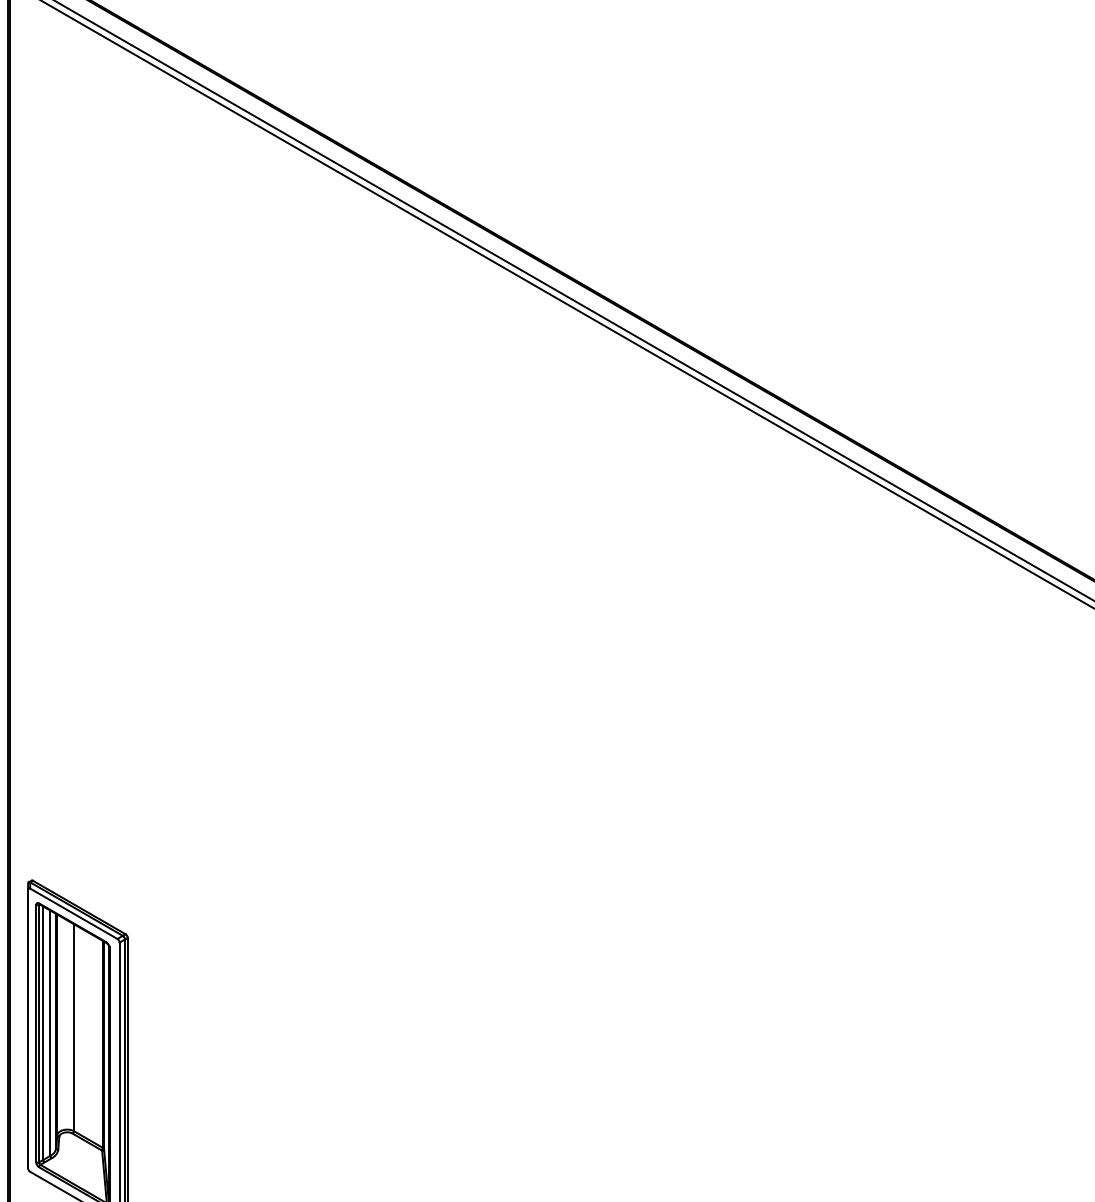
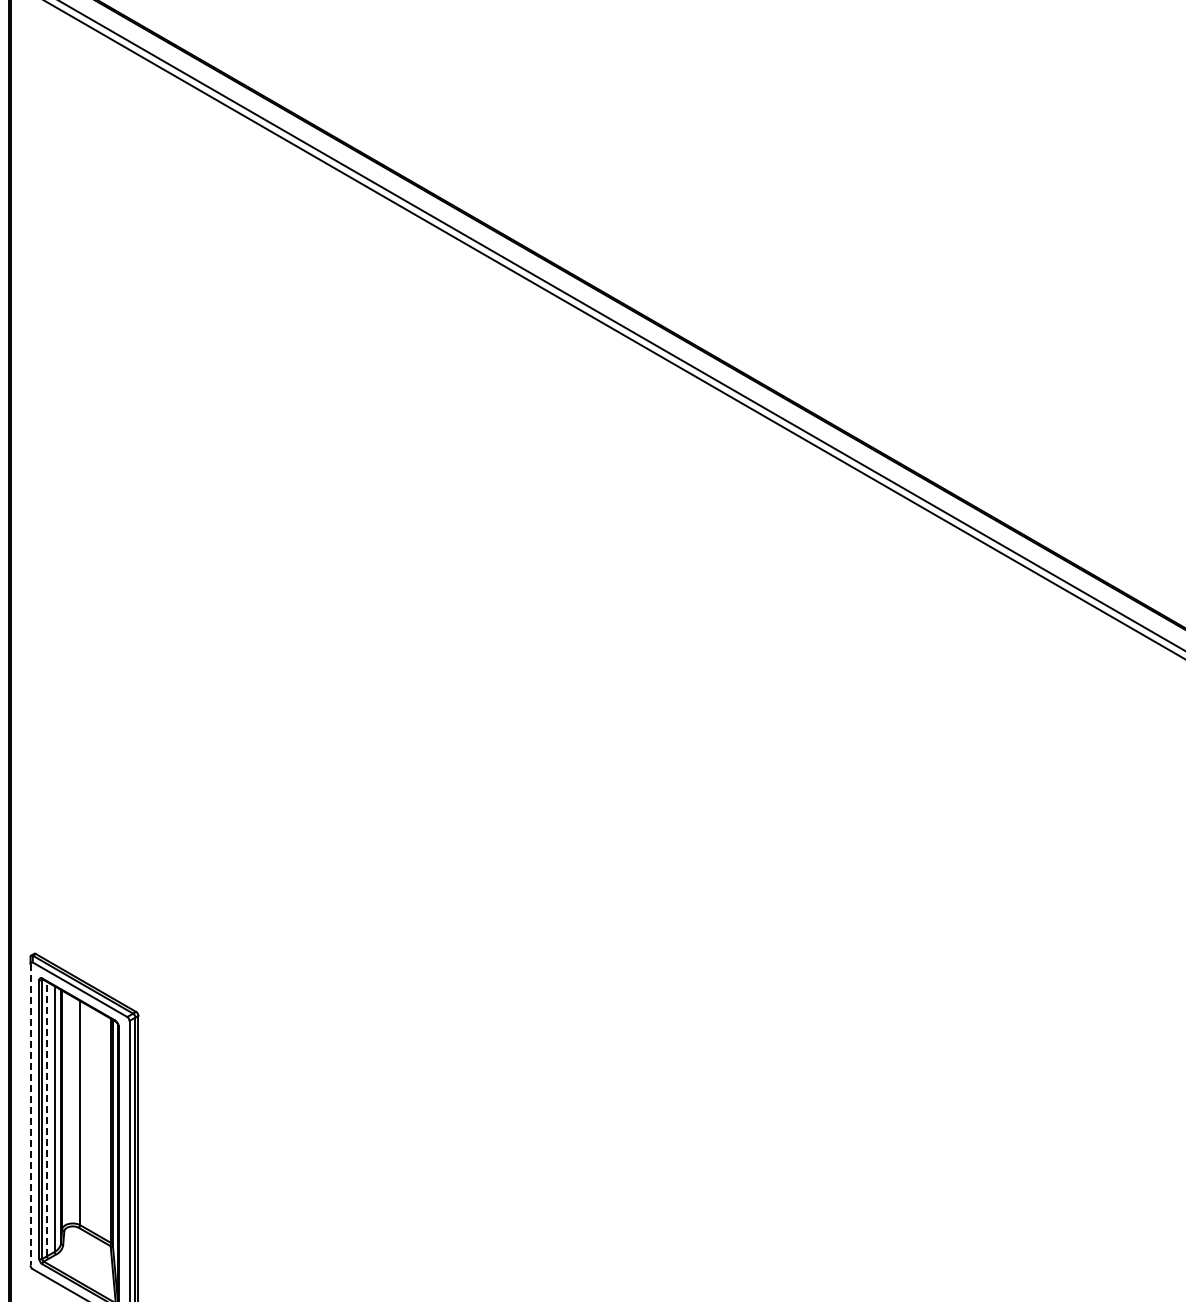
line: (28, 1028) -> (30, 1114), solid -> dashed
line: (42, 1032) -> (46, 1118), solid -> dashed

